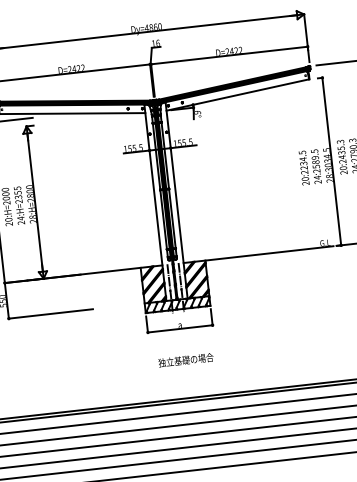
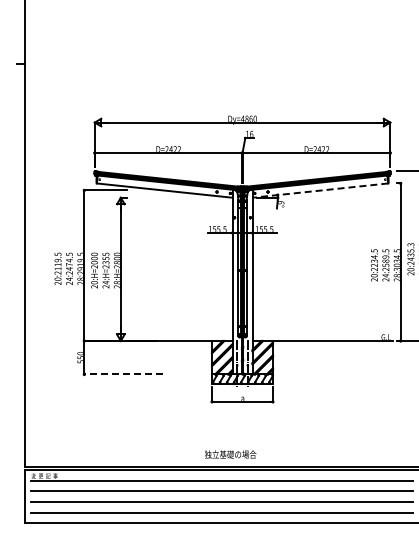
line: (236, 95) -> (319, 190), solid -> dashed
line: (50, 313) -> (123, 374), solid -> dashed
text: (185, 360) -> (230, 454), moved

